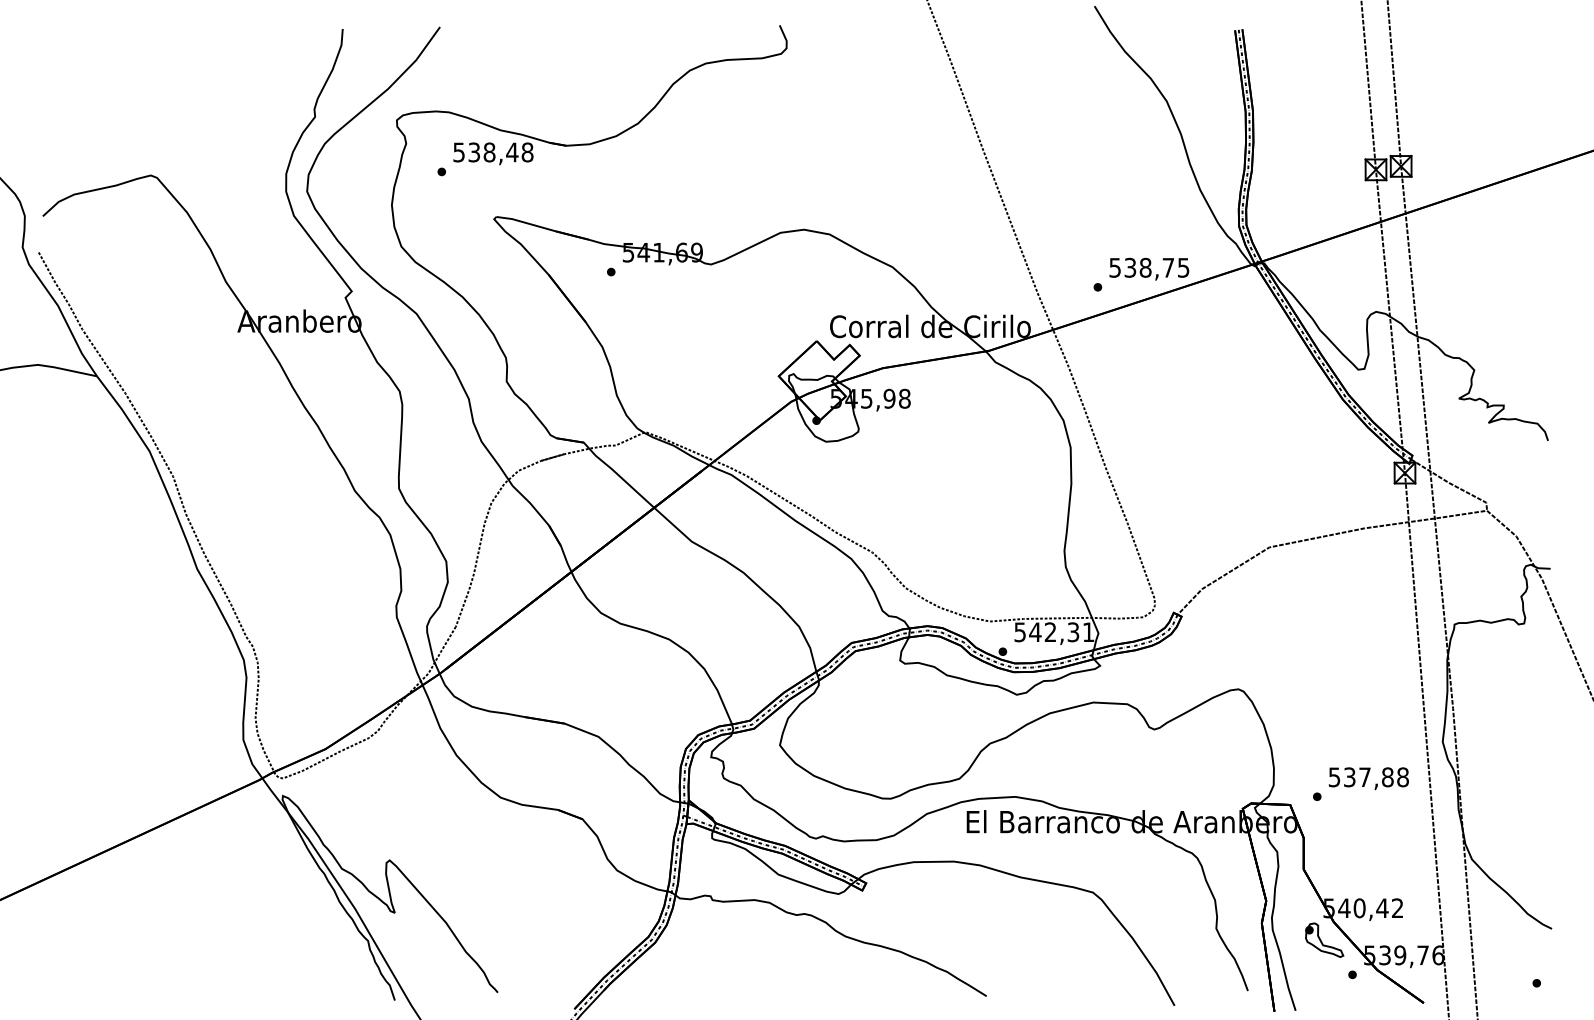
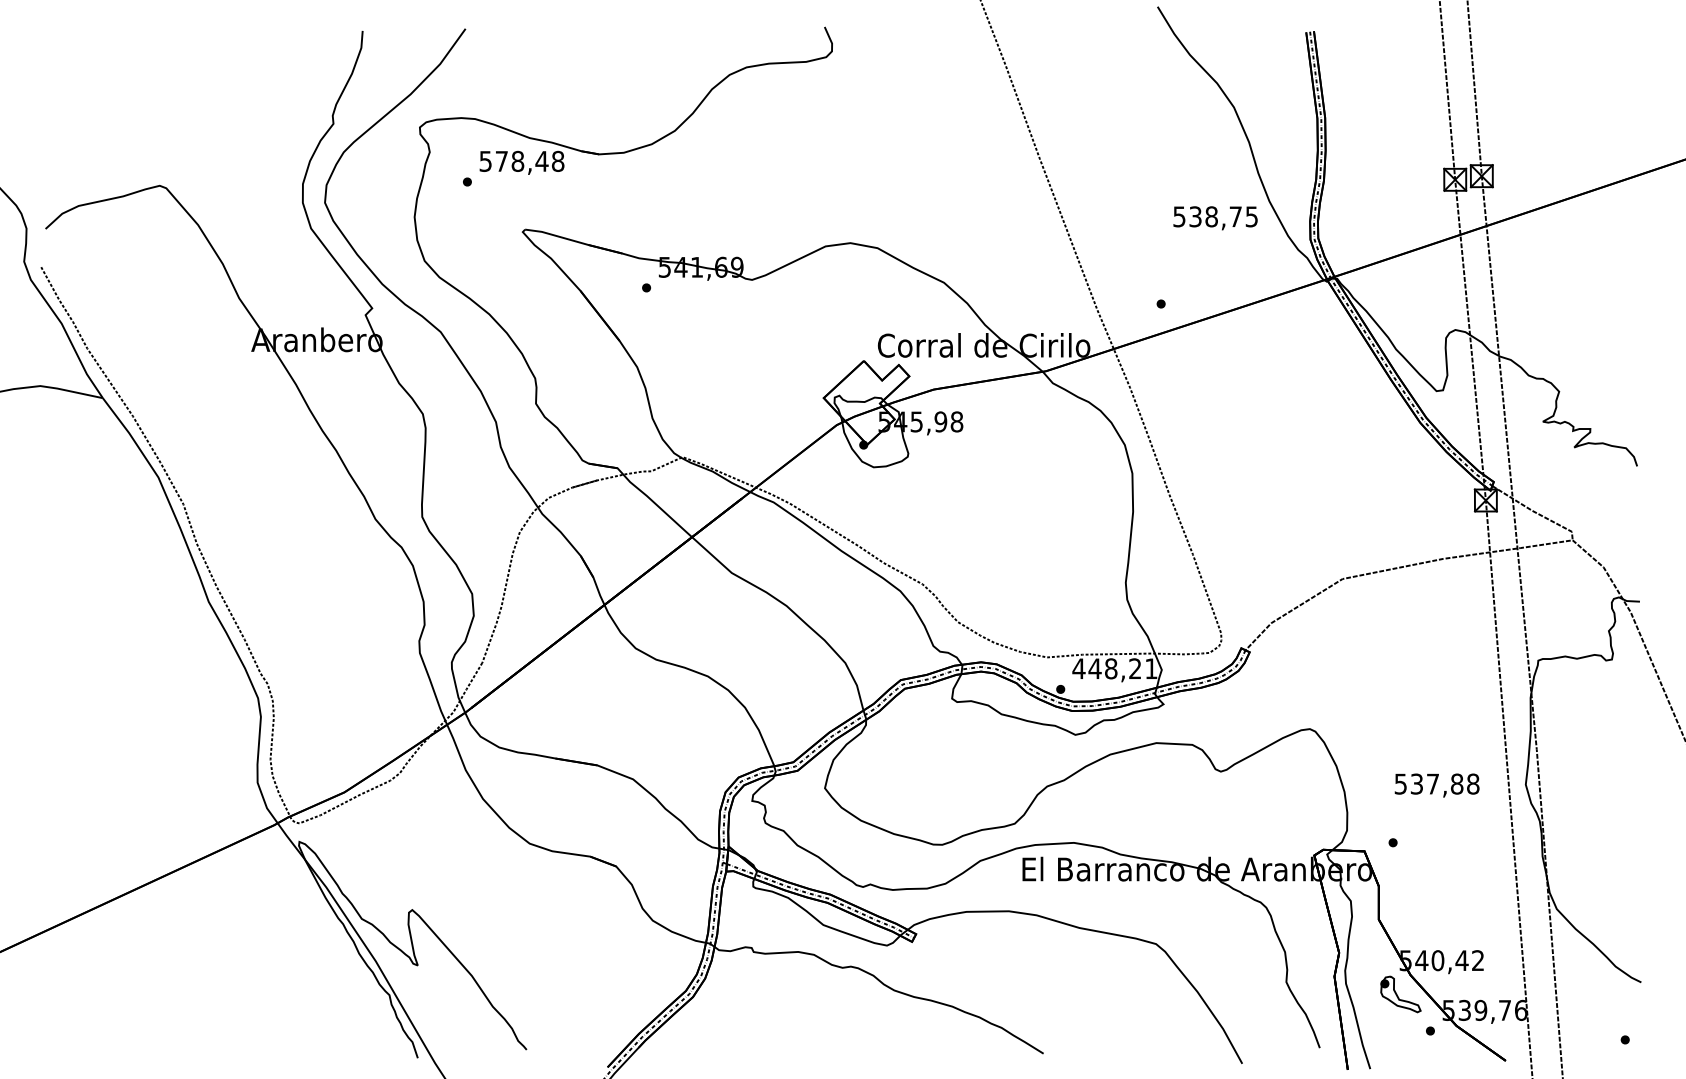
text: (474, 152) -> (501, 161), 538,48 -> 578,48
text: (1149, 268) -> (1215, 217), moved
text: (1046, 632) -> (1106, 669), 542,31 -> 448,21
text: (1368, 778) -> (1436, 785), moved

